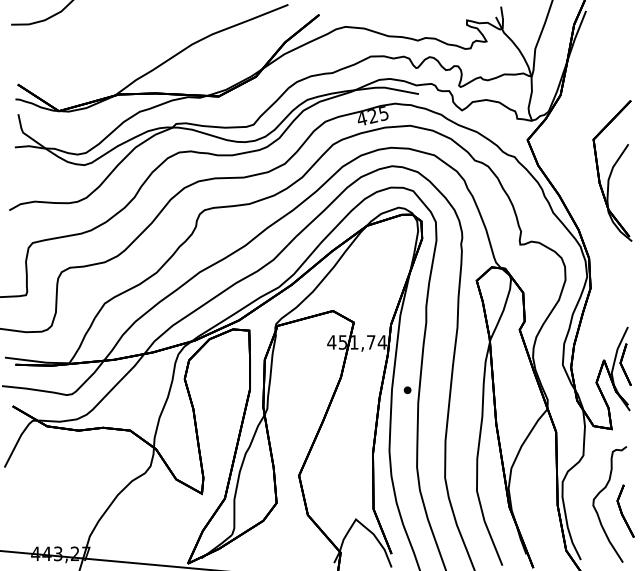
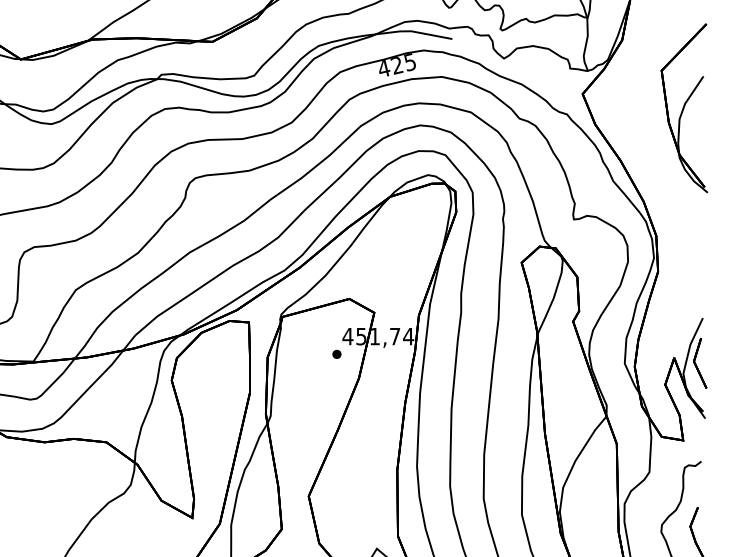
part: (612, 170) -> (684, 107), moved
part: (407, 389) -> (336, 353), moved

